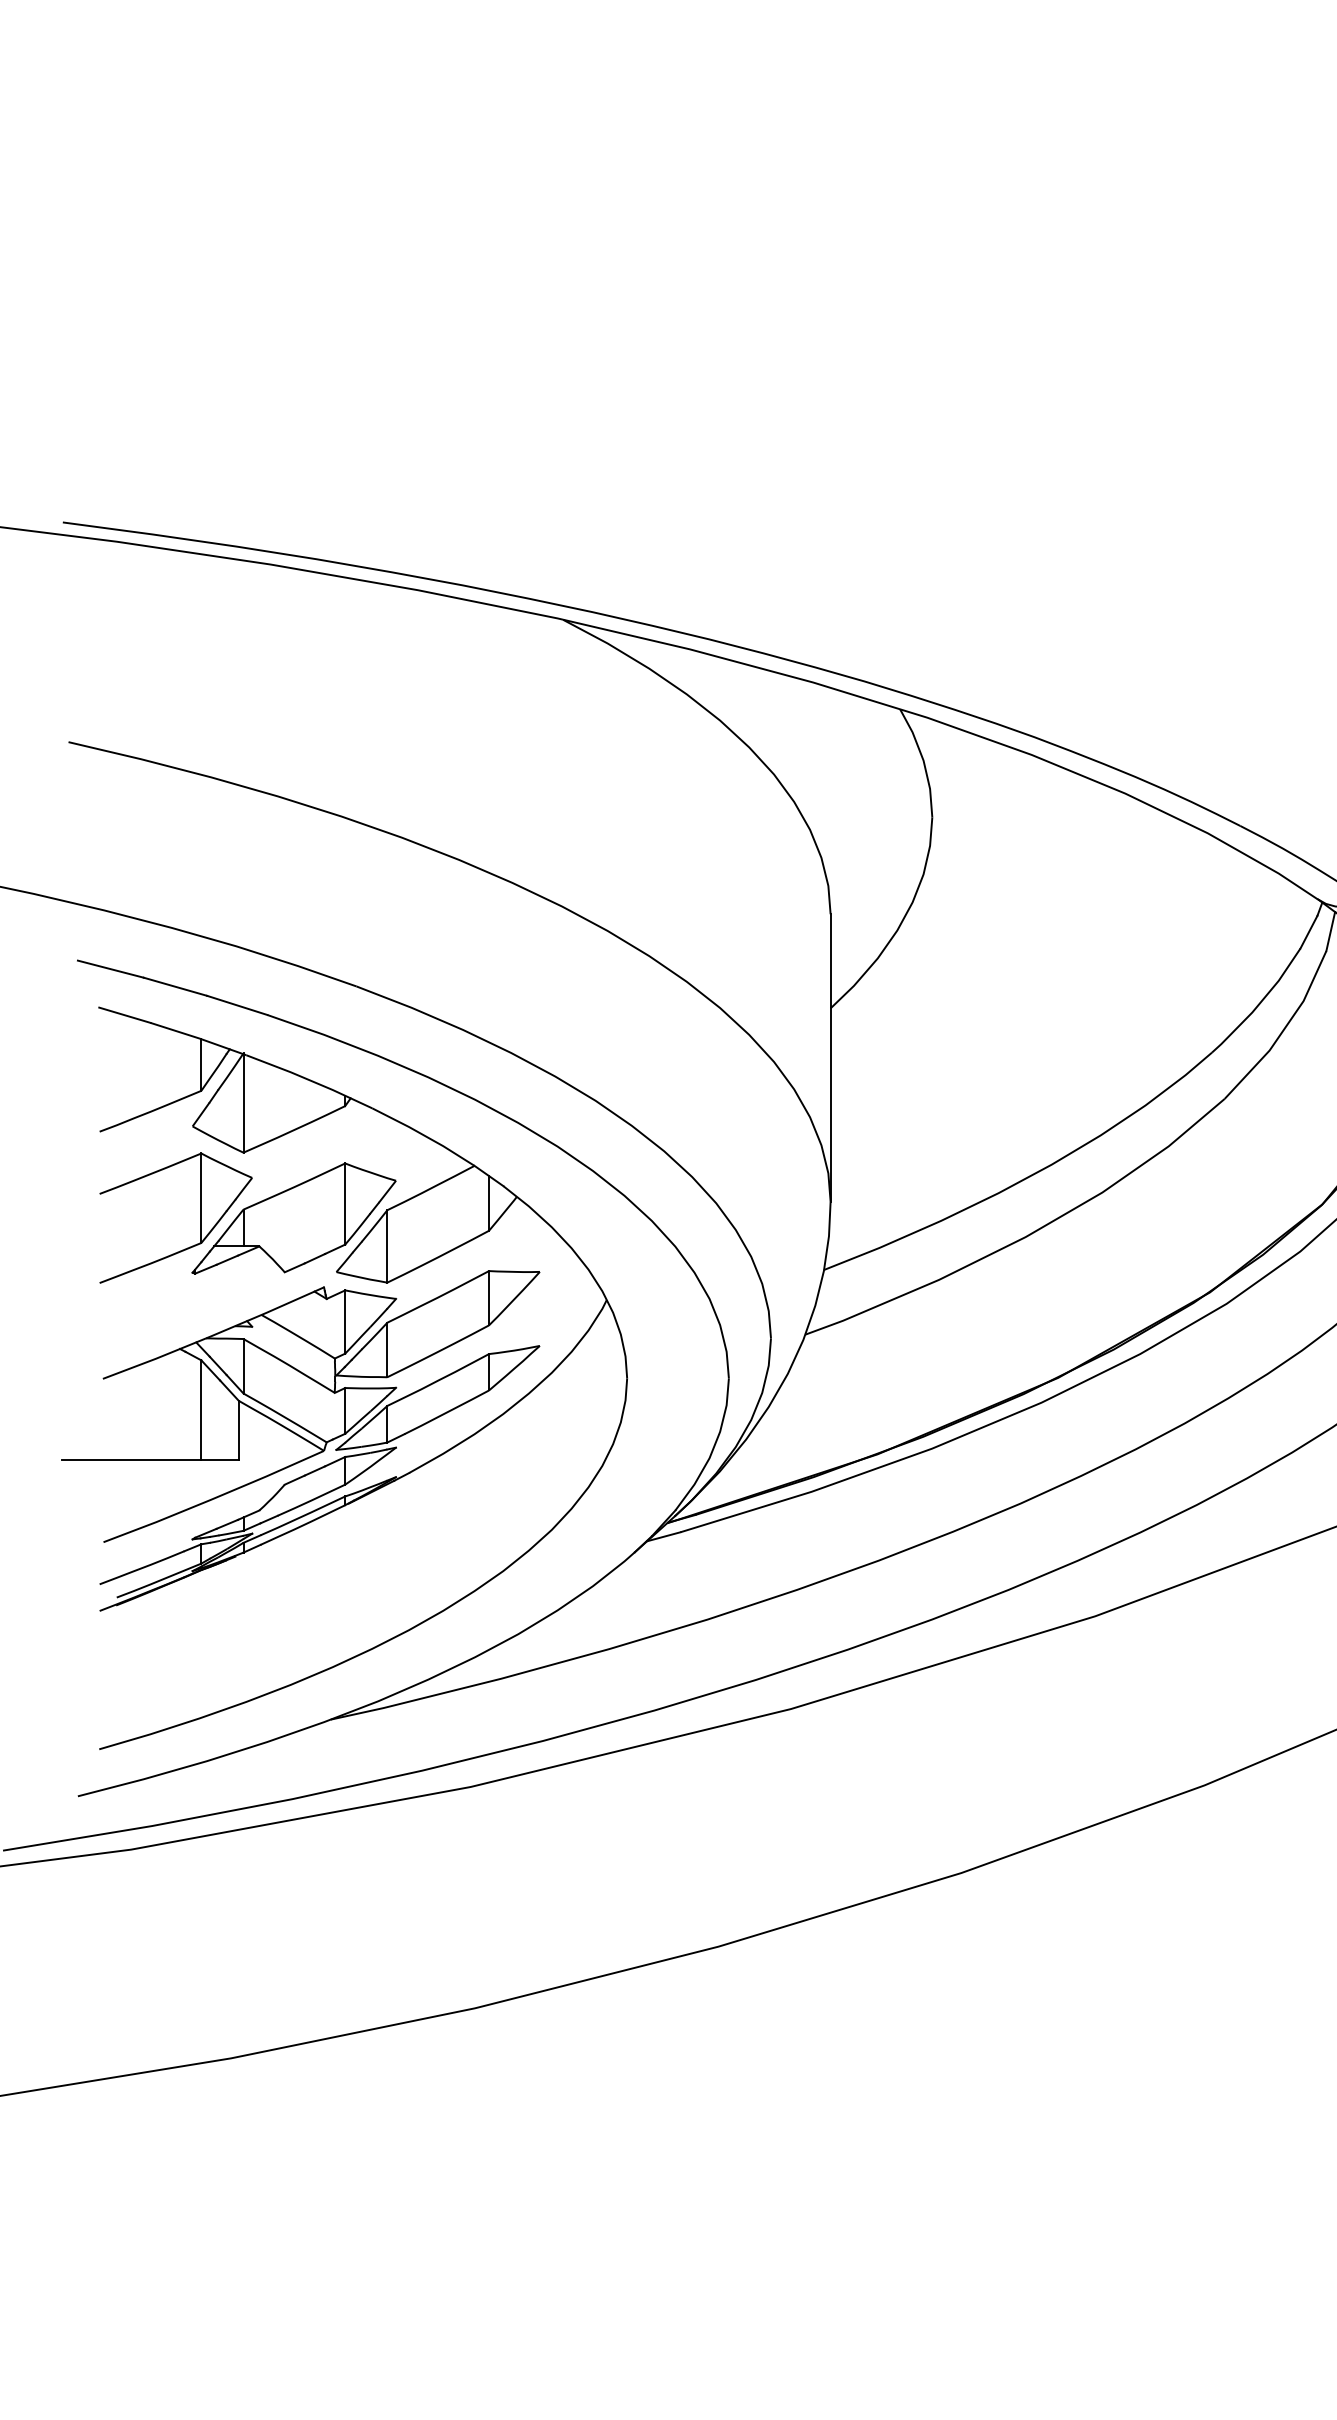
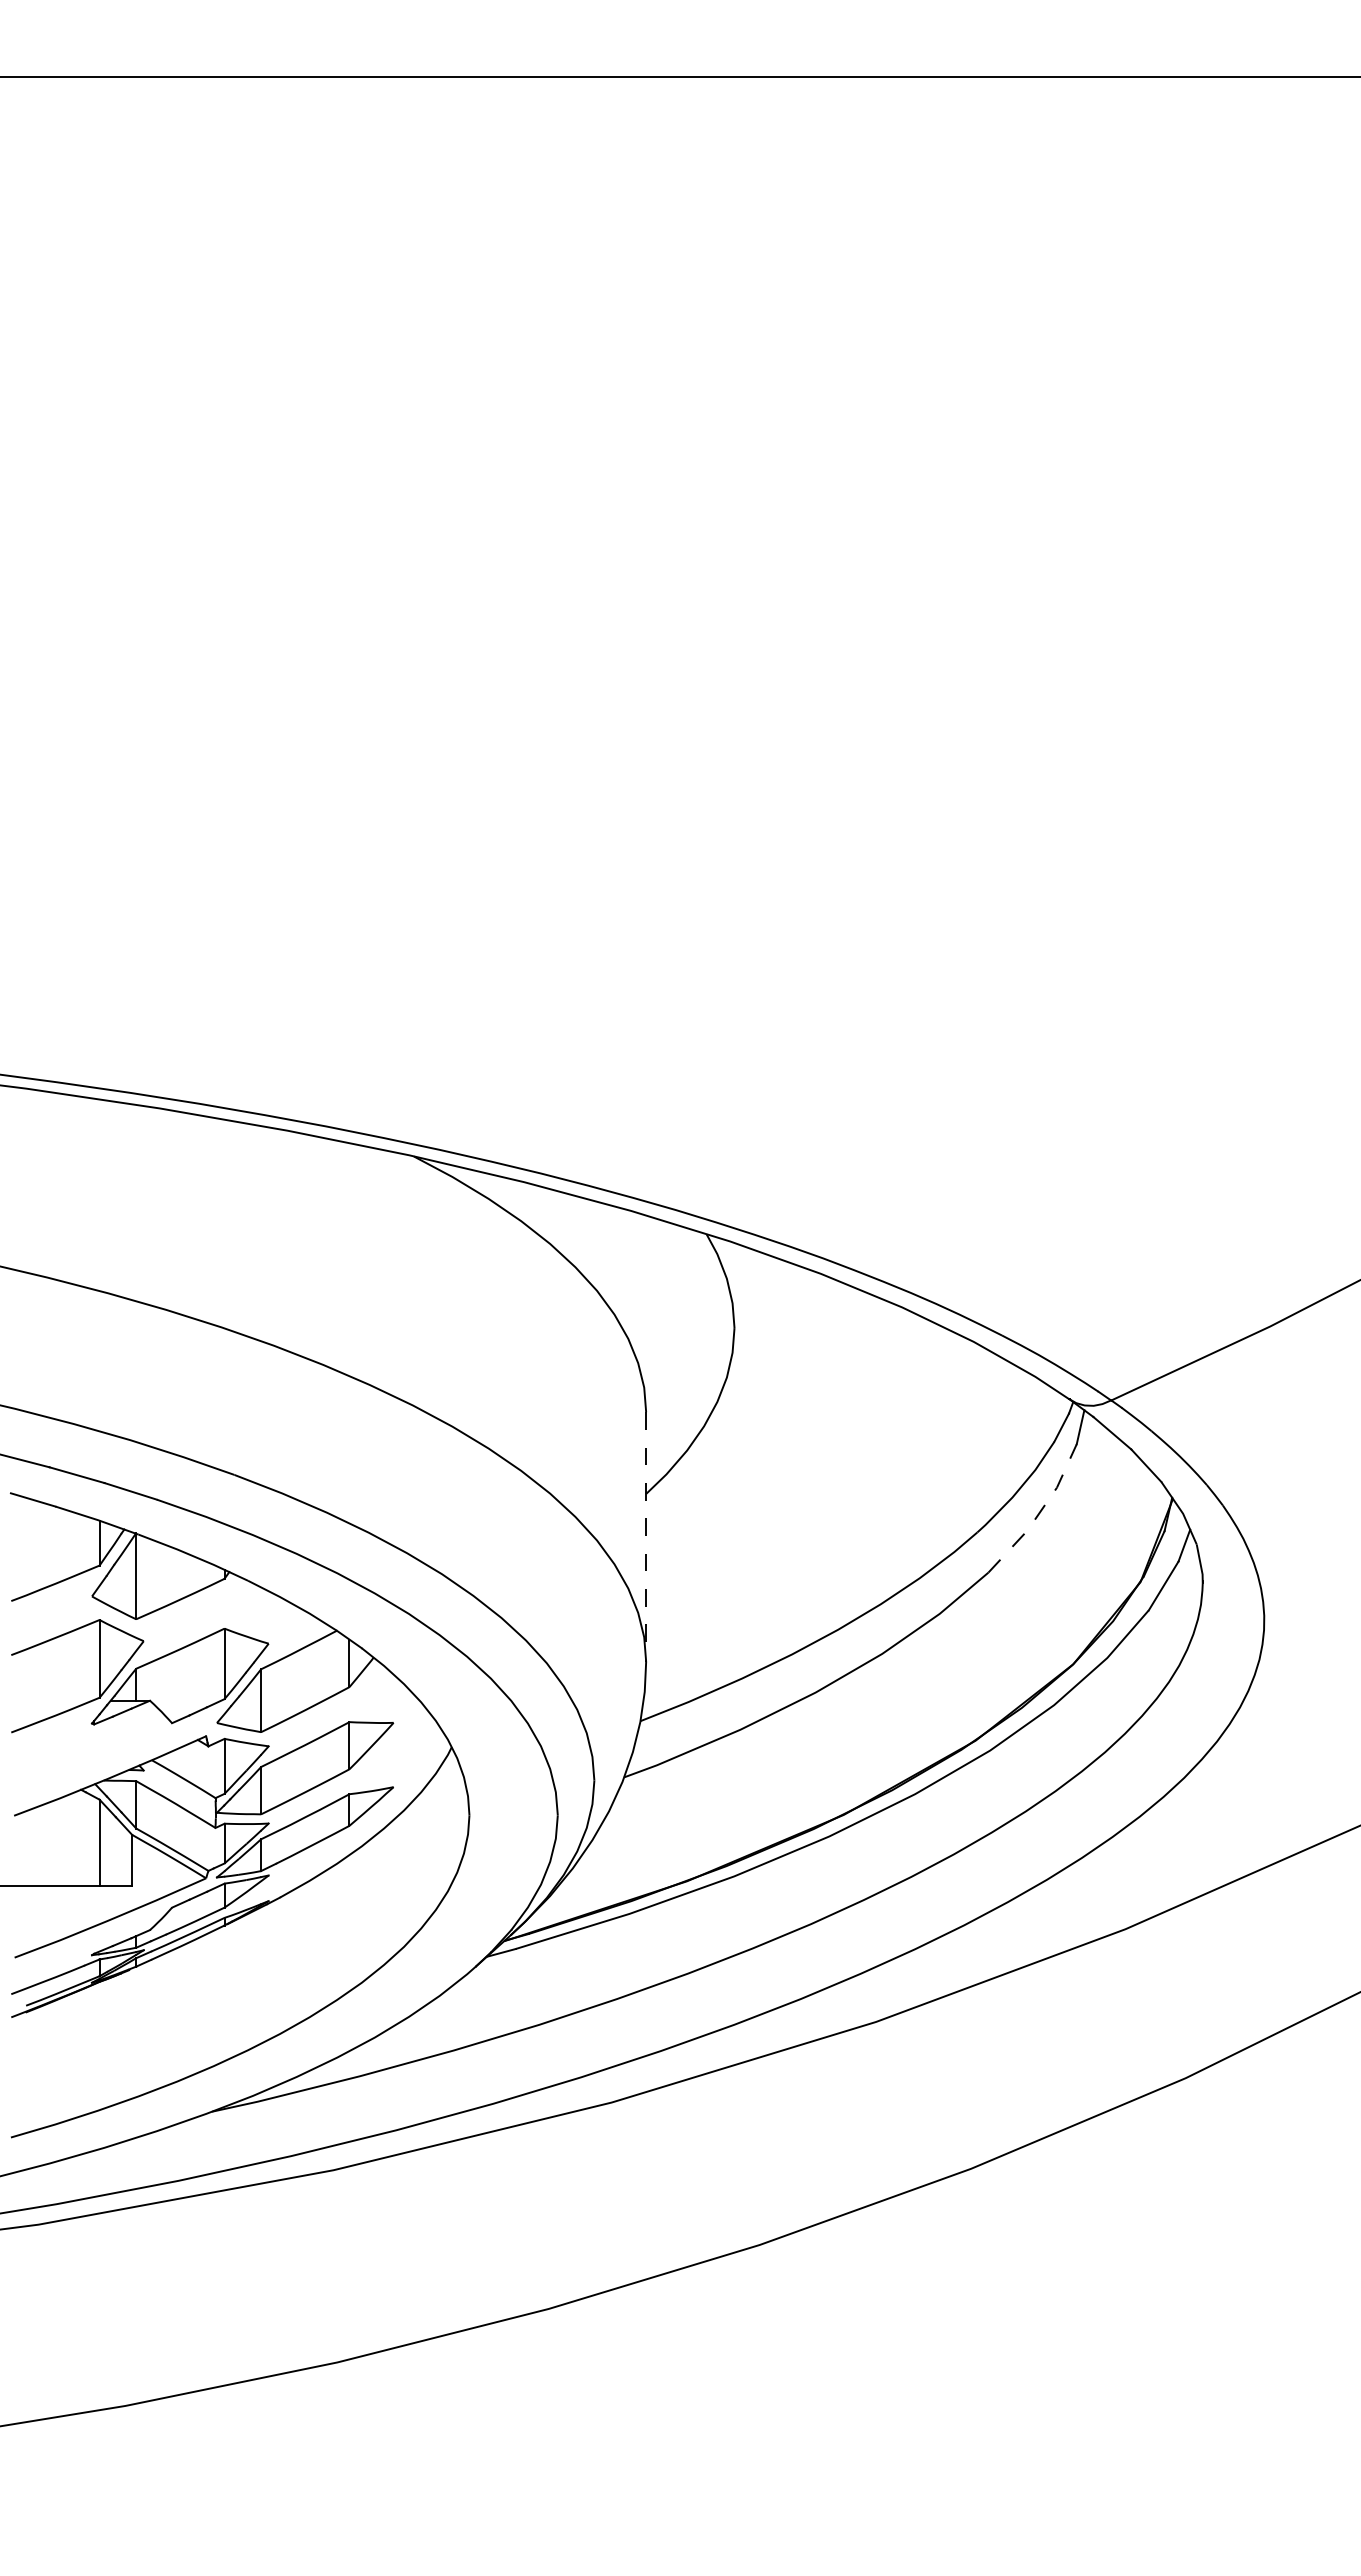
line: (1283, 1029) -> (1039, 1512), solid -> dashed
line: (830, 1058) -> (646, 1537), solid -> dashed

